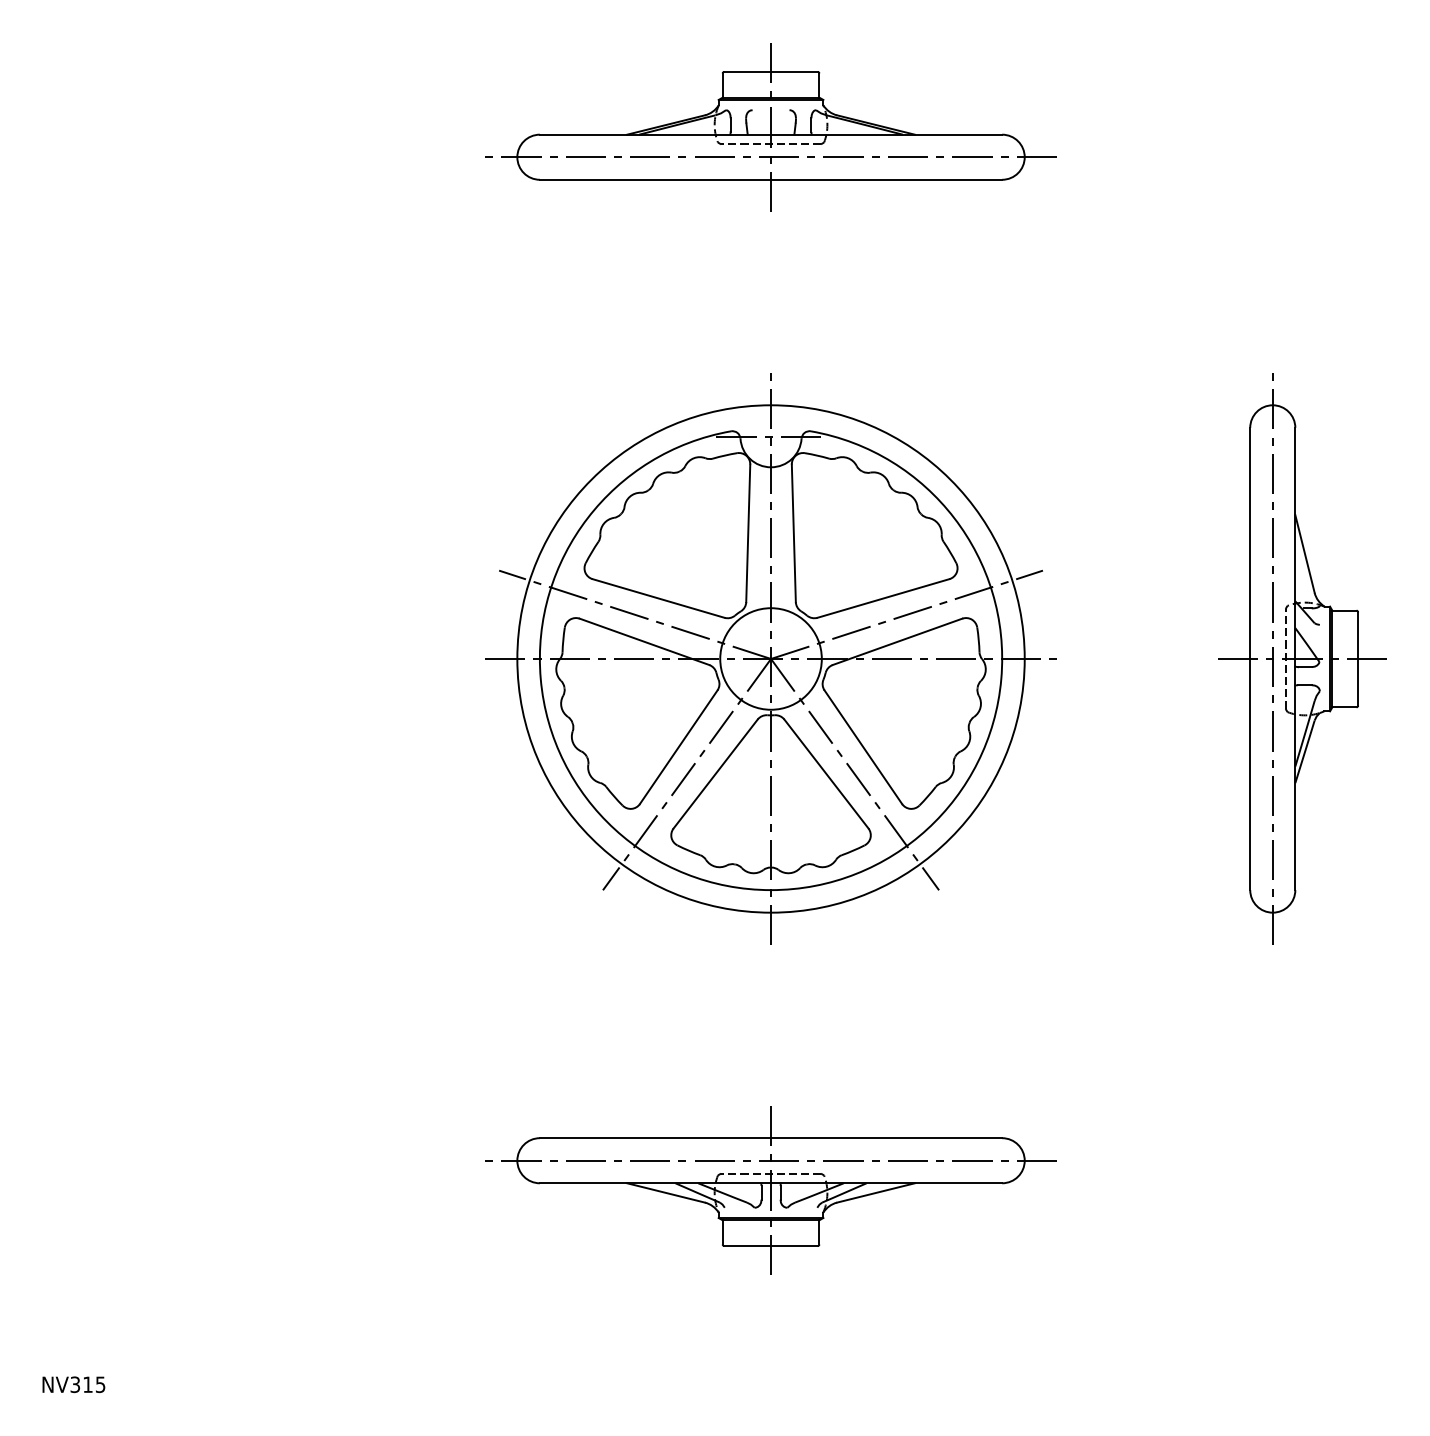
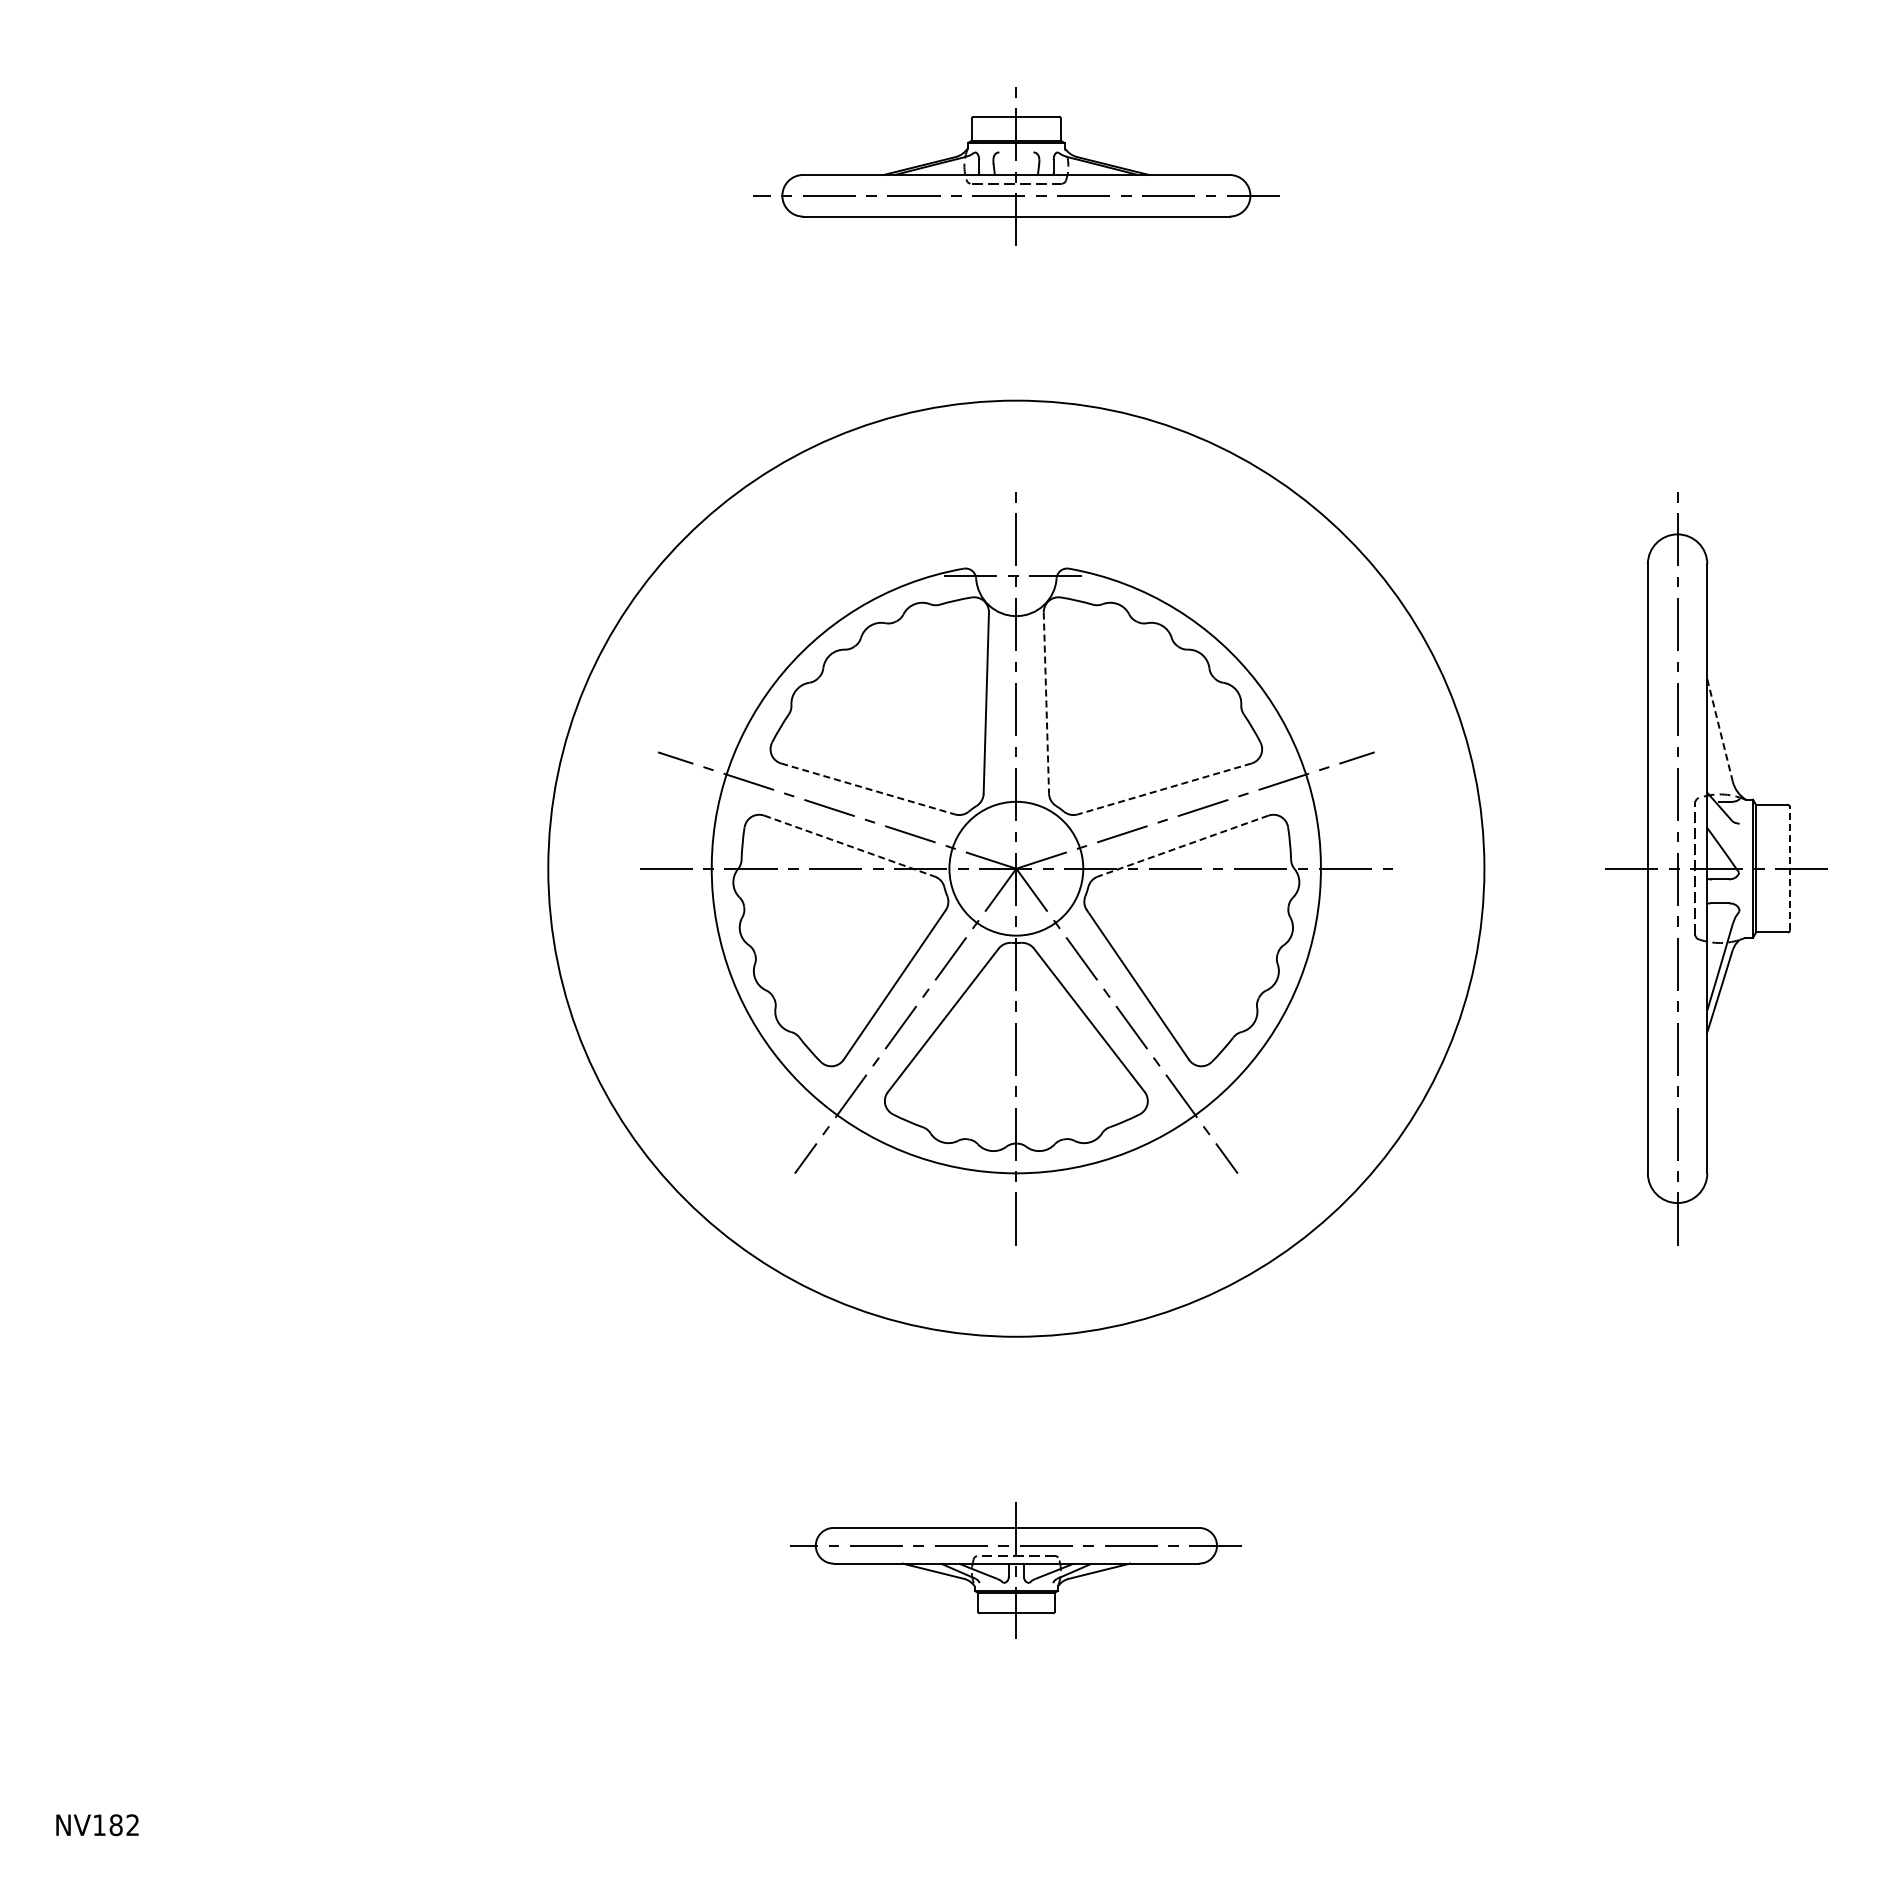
part: (771, 127) -> (1016, 168), size x0.7
line: (793, 533) -> (1046, 703), solid -> dashed
line: (1305, 554) -> (1720, 730), solid -> dashed
line: (658, 598) -> (868, 788), solid -> dashed
line: (883, 598) -> (1164, 788), solid -> dashed
line: (644, 642) -> (849, 846), solid -> dashed
line: (897, 642) -> (1183, 846), solid -> dashed
circle: (771, 658) -> (1016, 868), size x1.4
line: (1358, 658) -> (1790, 868), solid -> dashed
part: (771, 1190) -> (1016, 1569), size x0.6
text: (87, 1384) -> (115, 1825), NV315 -> NV182

